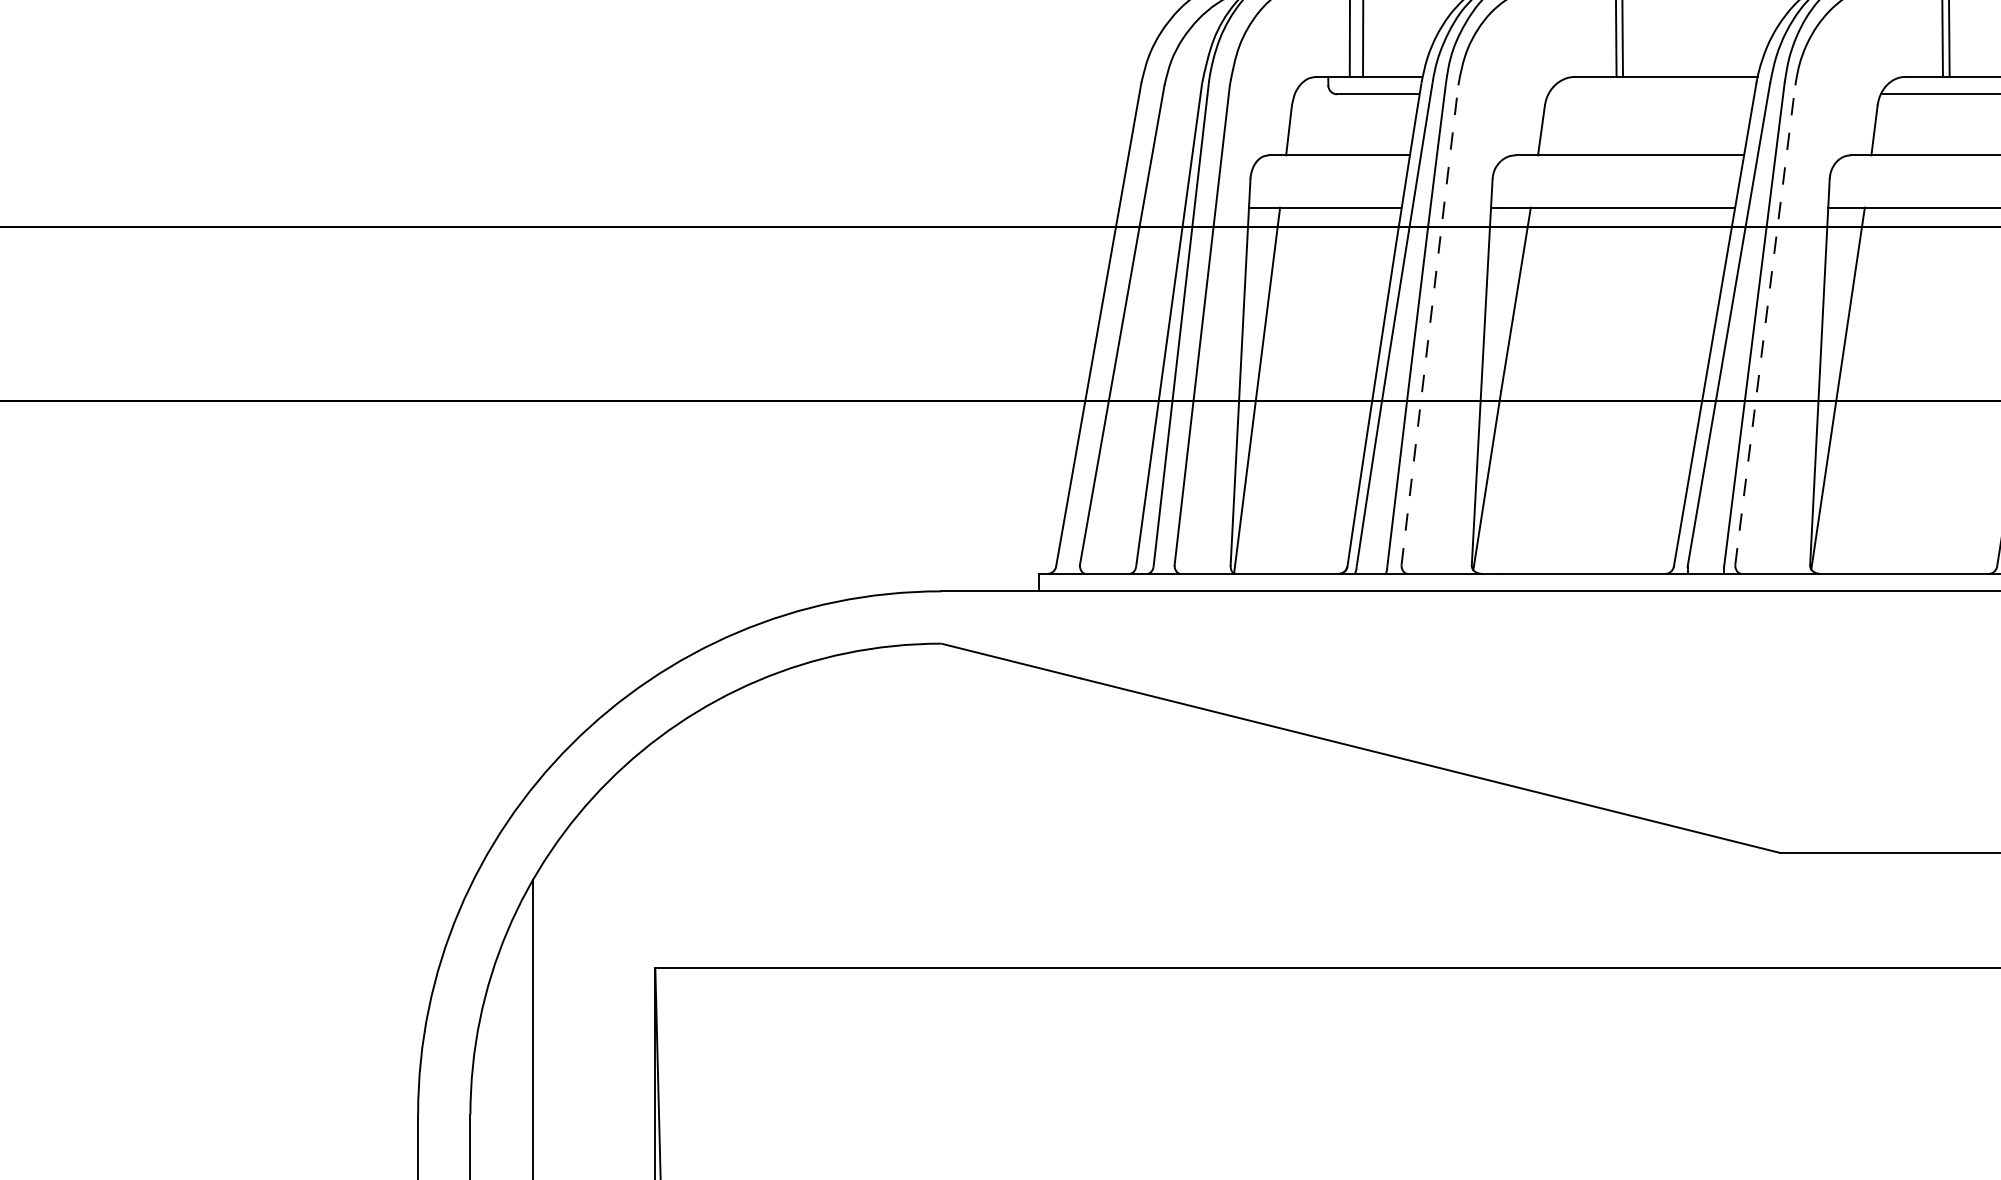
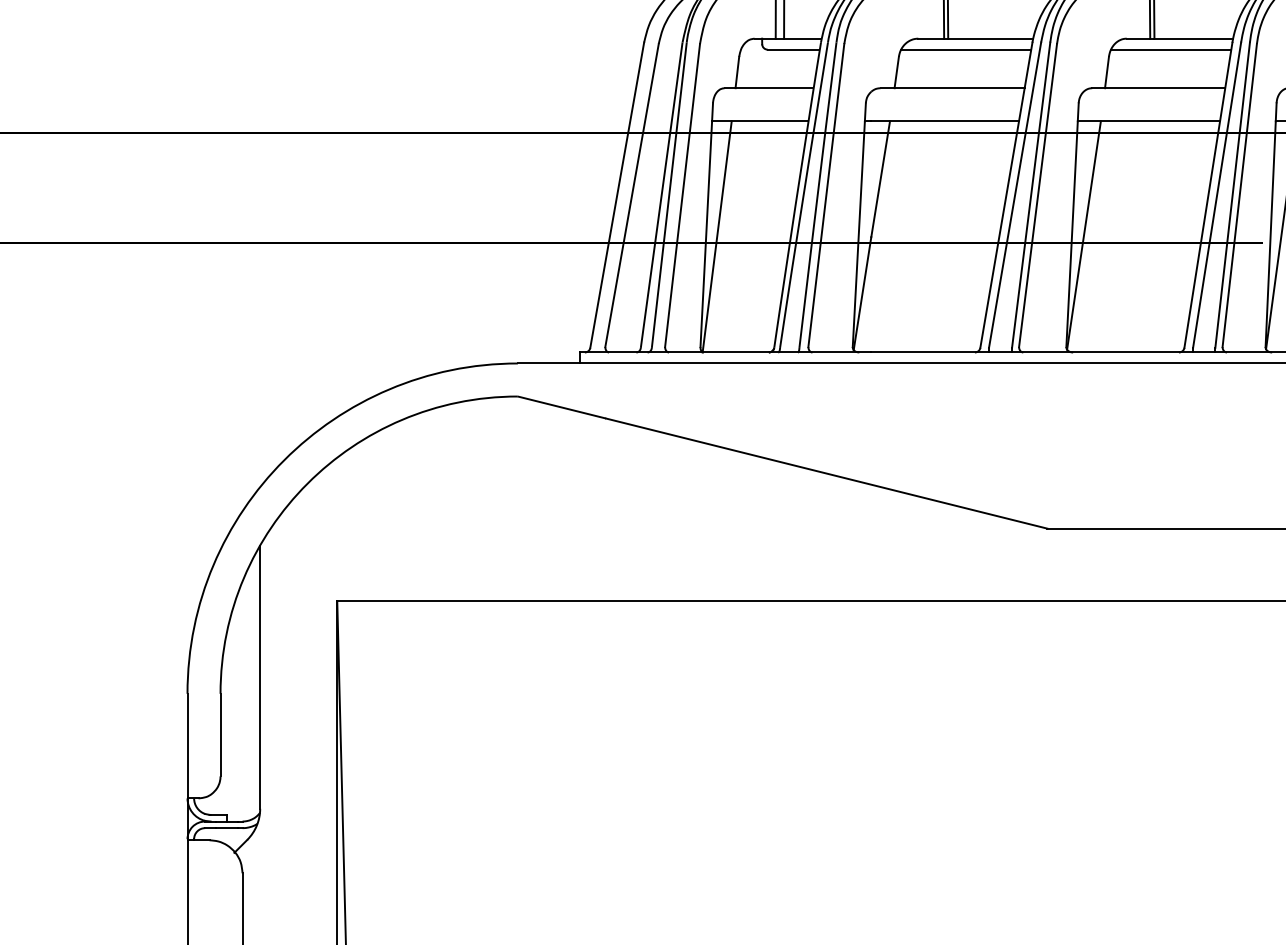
line: (1651, 94) -> (966, 49), added
line: (1430, 325) -> (826, 195), dashed -> solid
line: (1765, 325) -> (1038, 195), dashed -> solid

